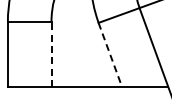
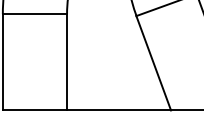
line: (51, 54) -> (67, 62), dashed -> solid
line: (110, 55) -> (153, 64), dashed -> solid

